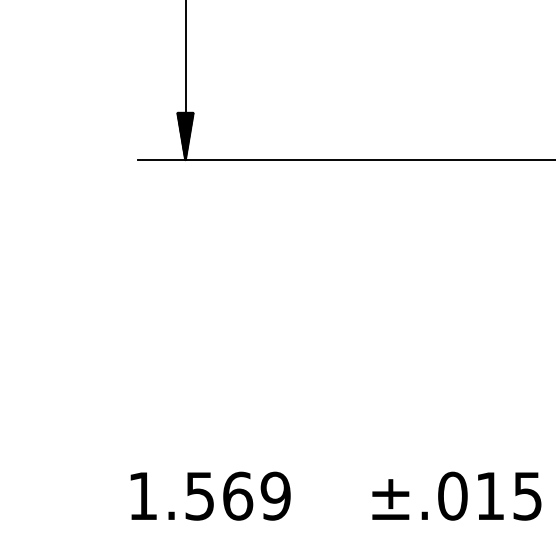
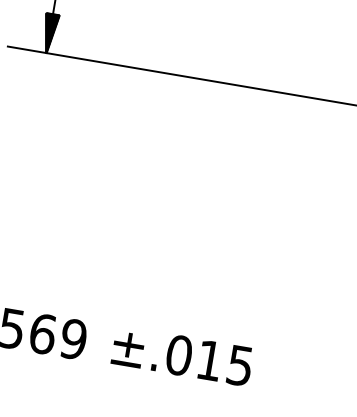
text: (456, 495) -> (182, 355), moved

